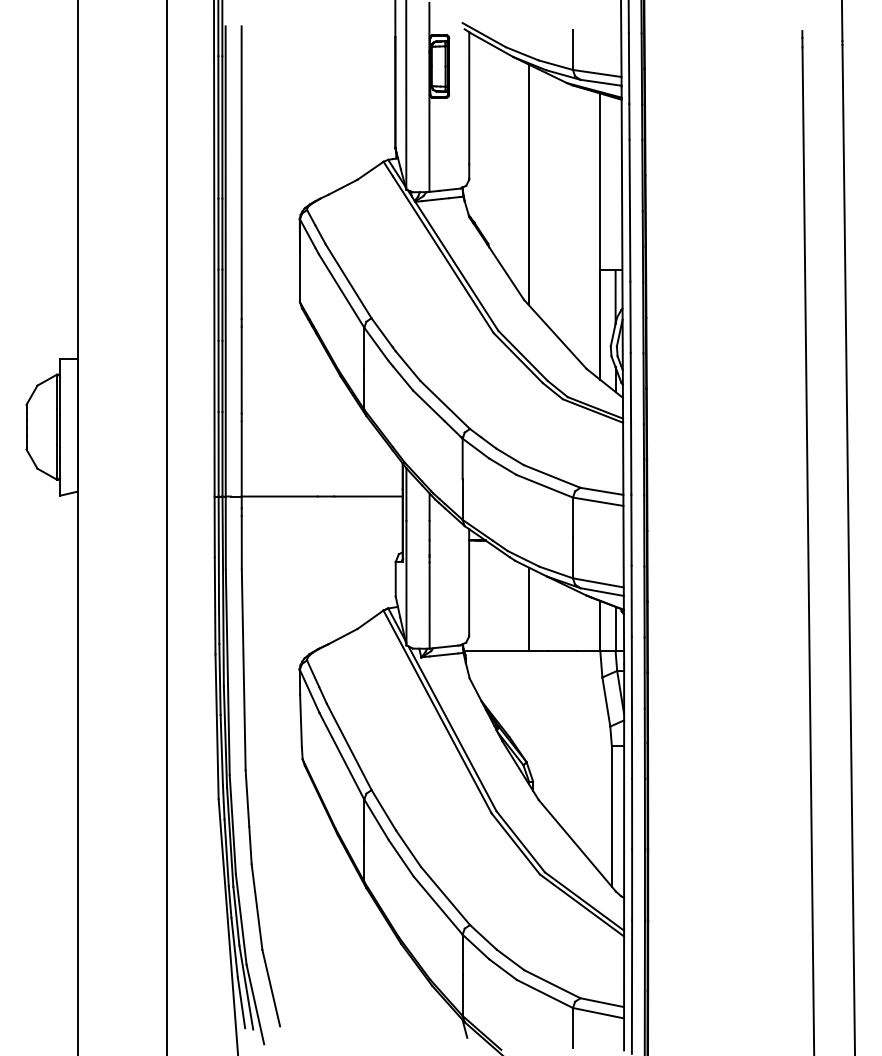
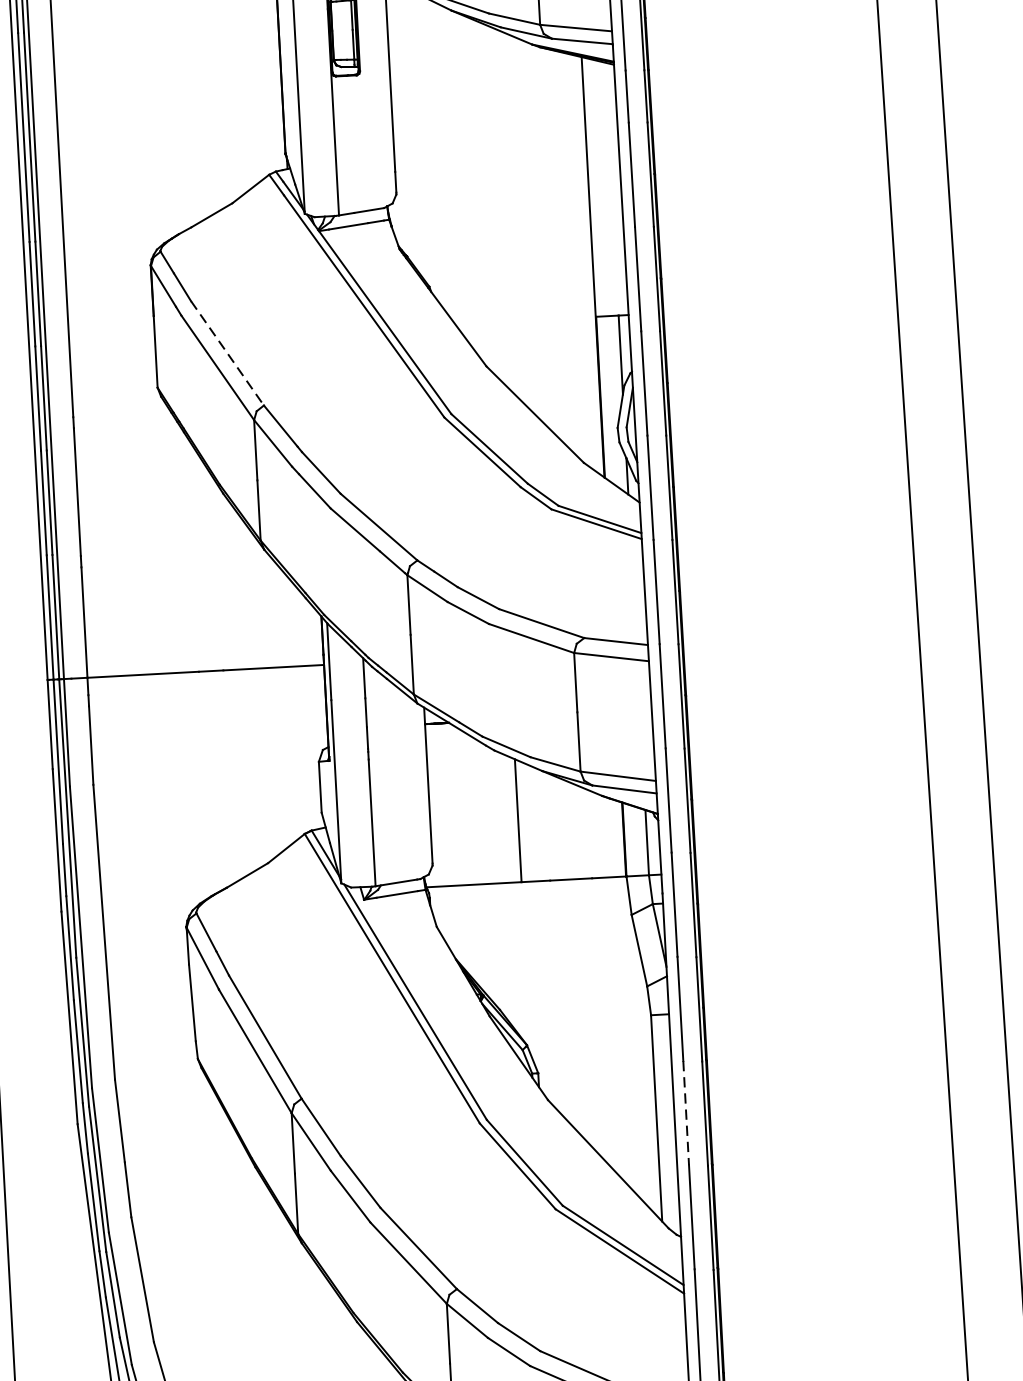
line: (528, 184) -> (483, 196), removed
line: (348, 281) -> (227, 353), solid -> dashed
line: (632, 814) -> (686, 1113), solid -> dashed

